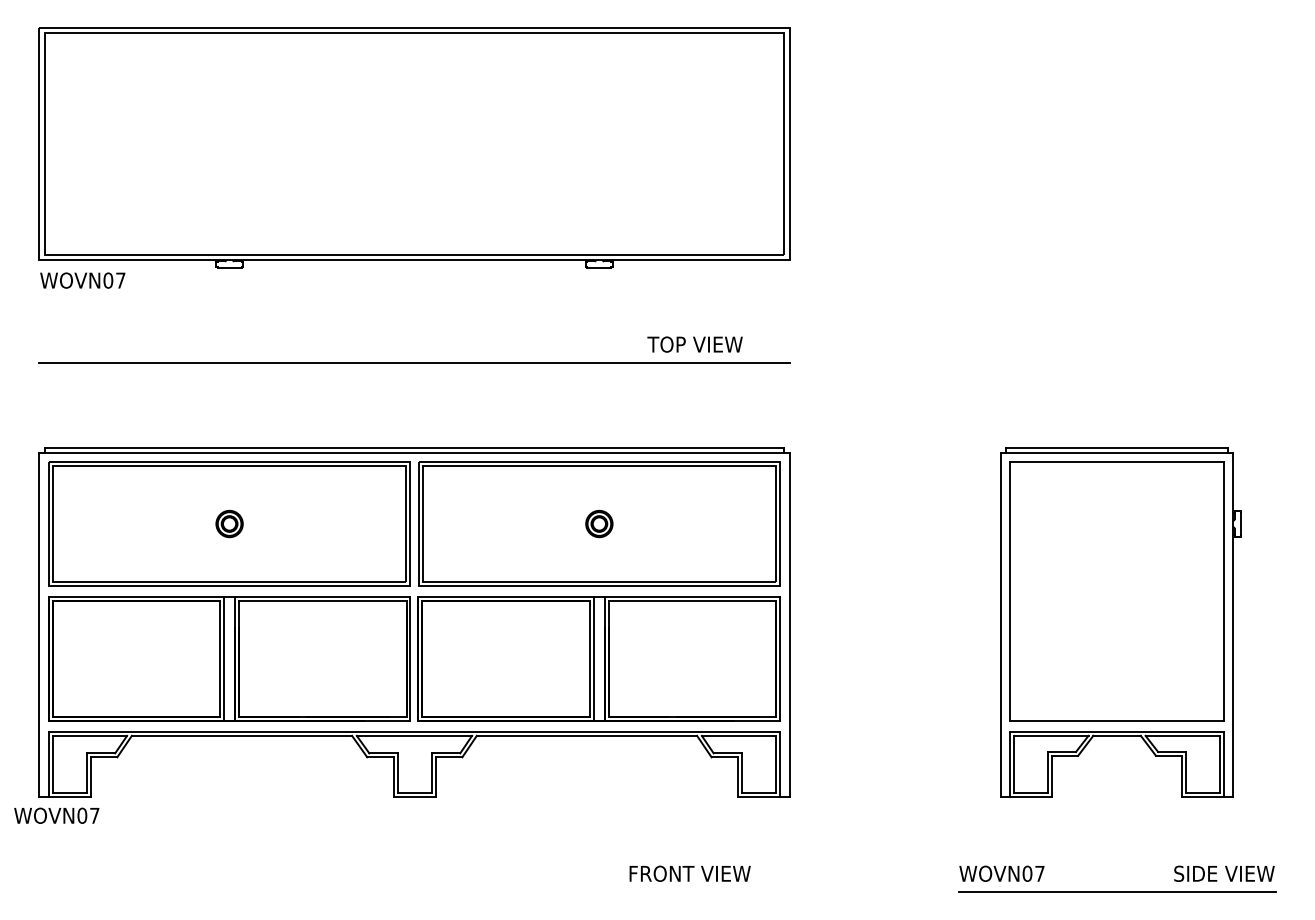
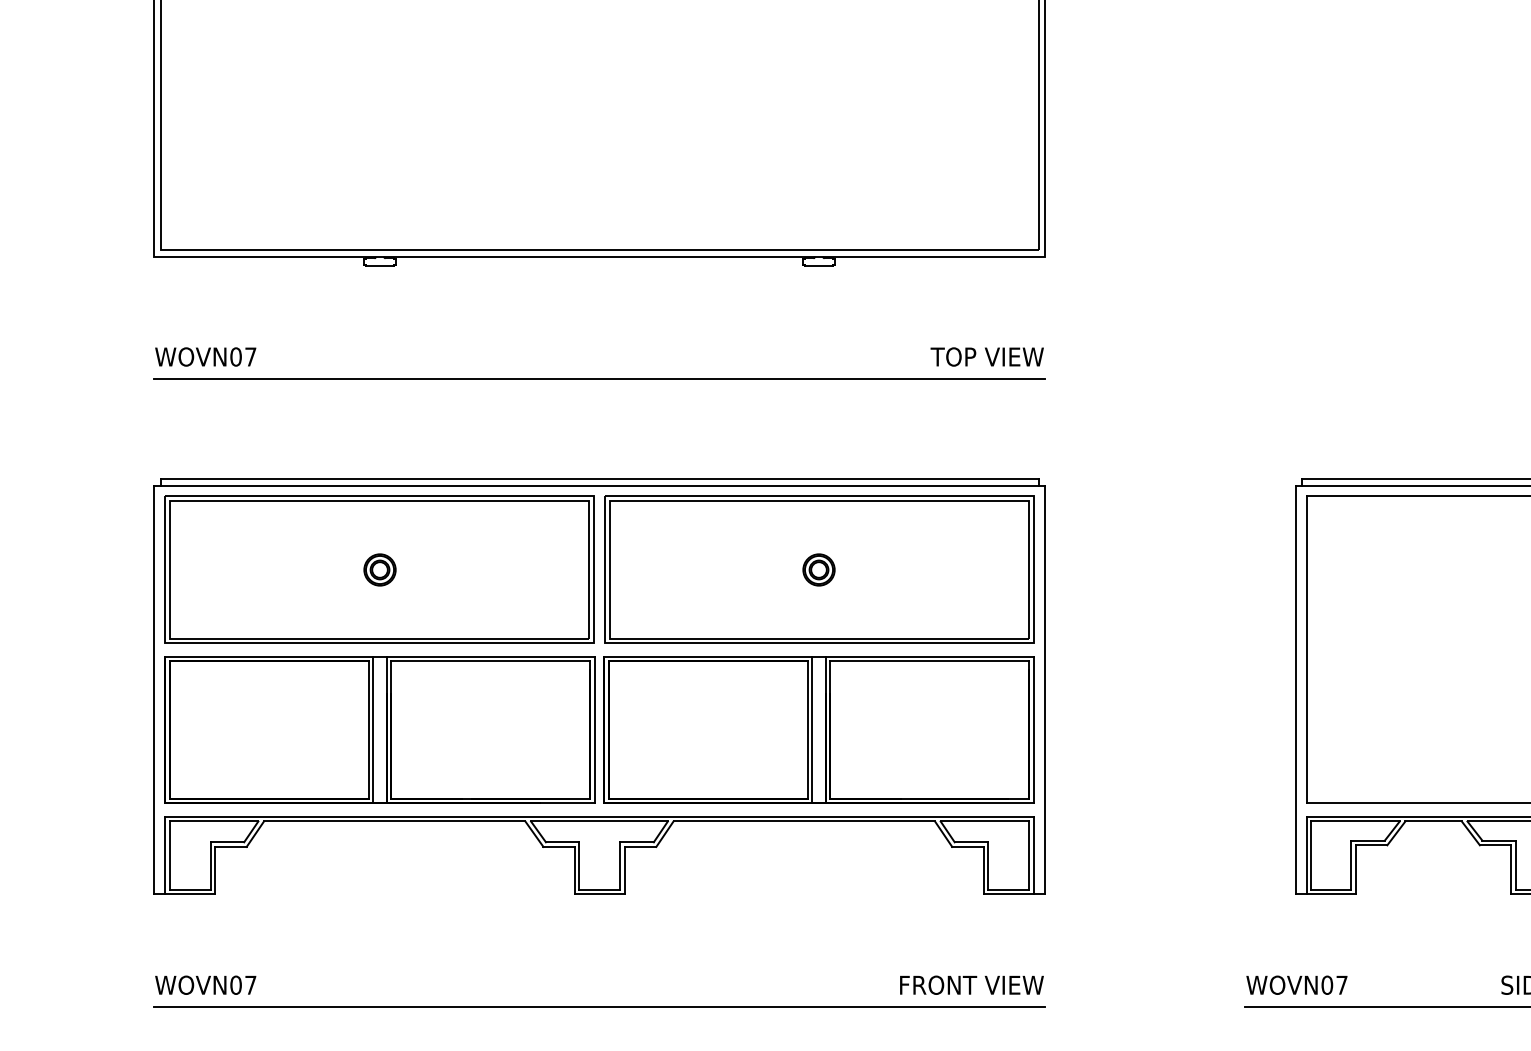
text: (82, 280) -> (205, 356), moved
text: (694, 344) -> (986, 356), moved
text: (56, 815) -> (205, 984), moved
text: (689, 873) -> (971, 984), moved
line: (414, 892) -> (599, 1007), added

